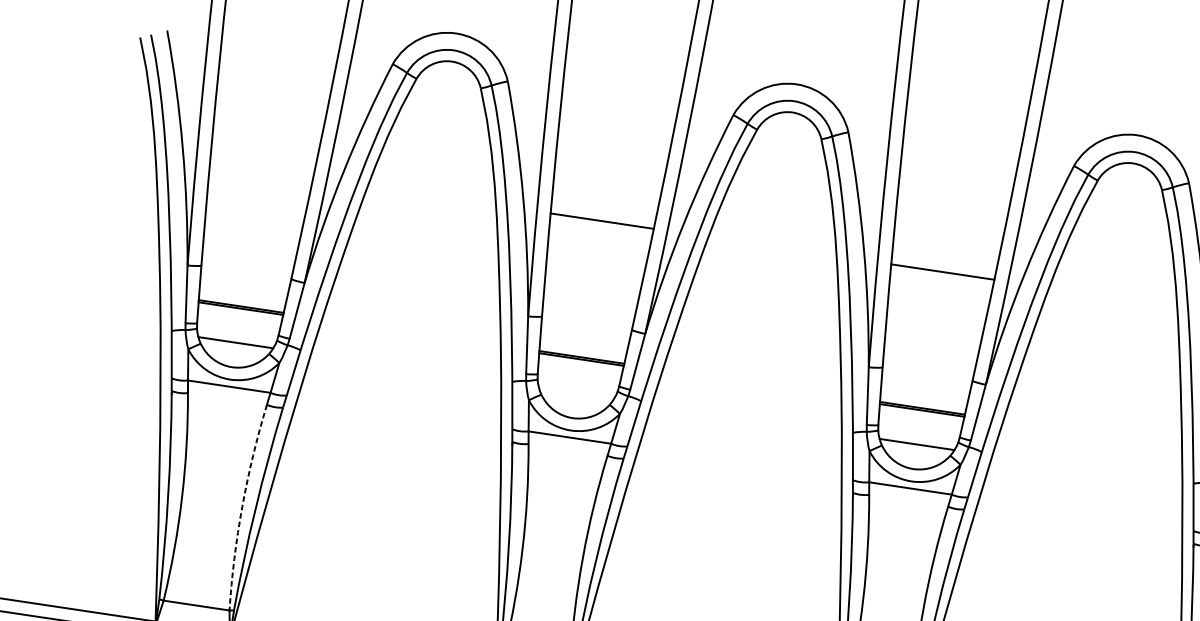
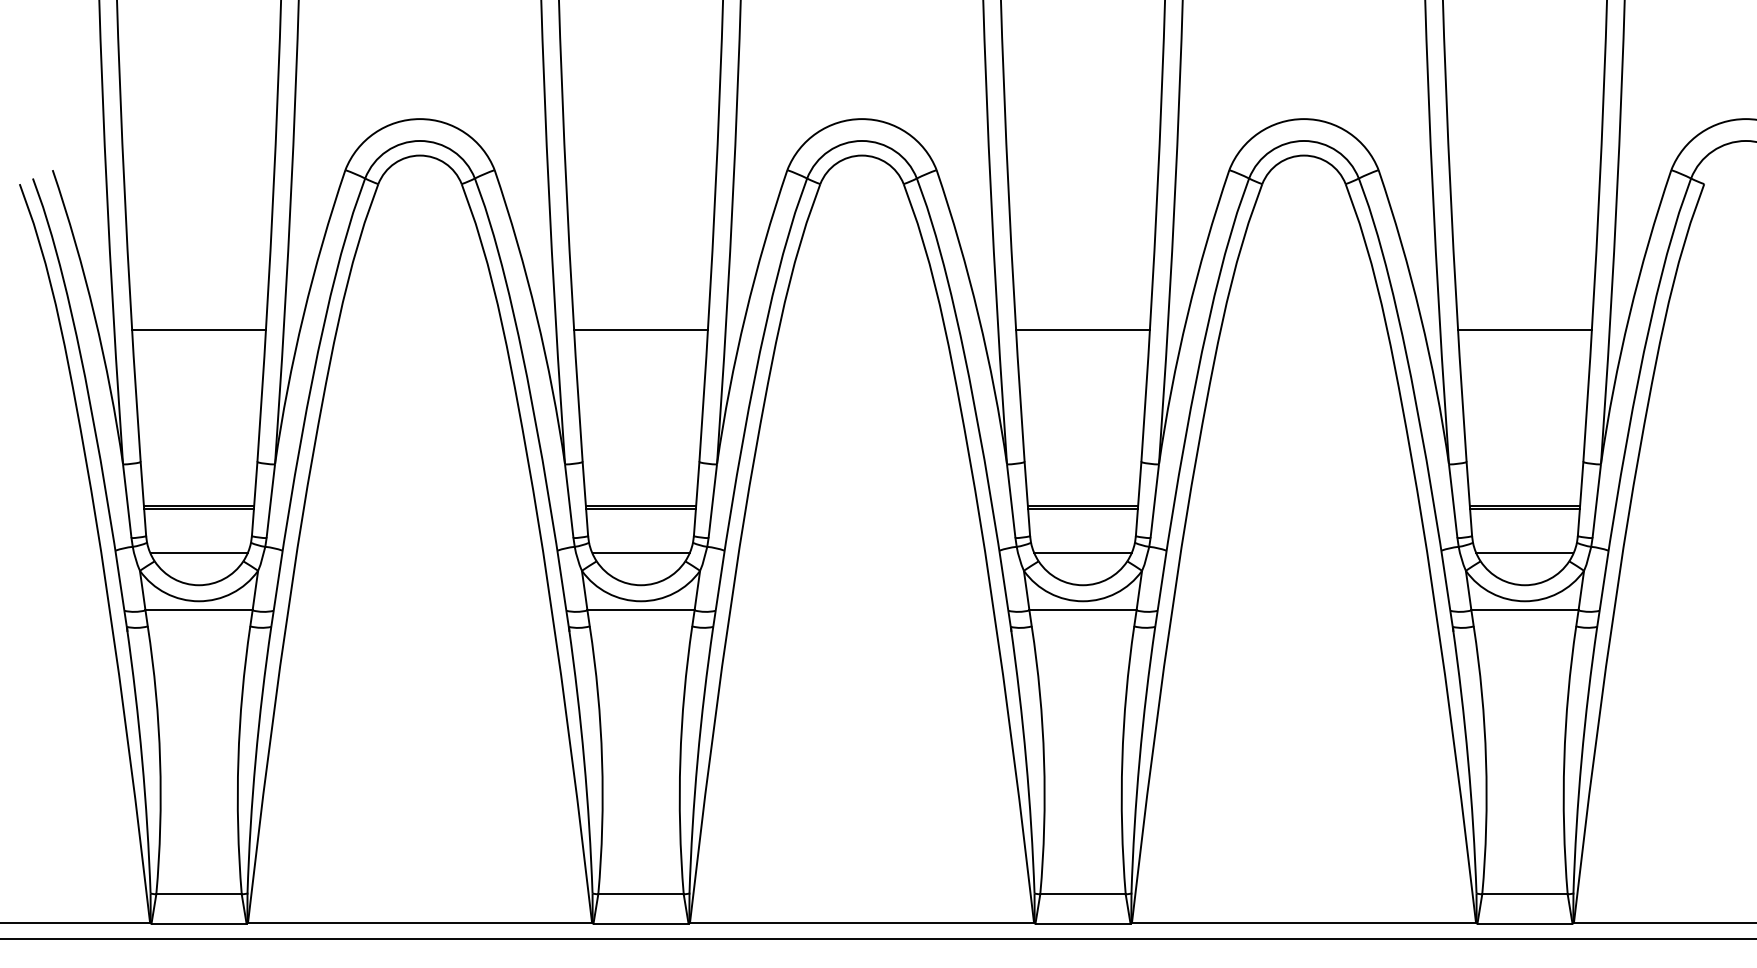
line: (261, 170) -> (198, 329), added
line: (576, 393) -> (640, 553), added
arc: (242, 506) -> (238, 760), dashed -> solid

